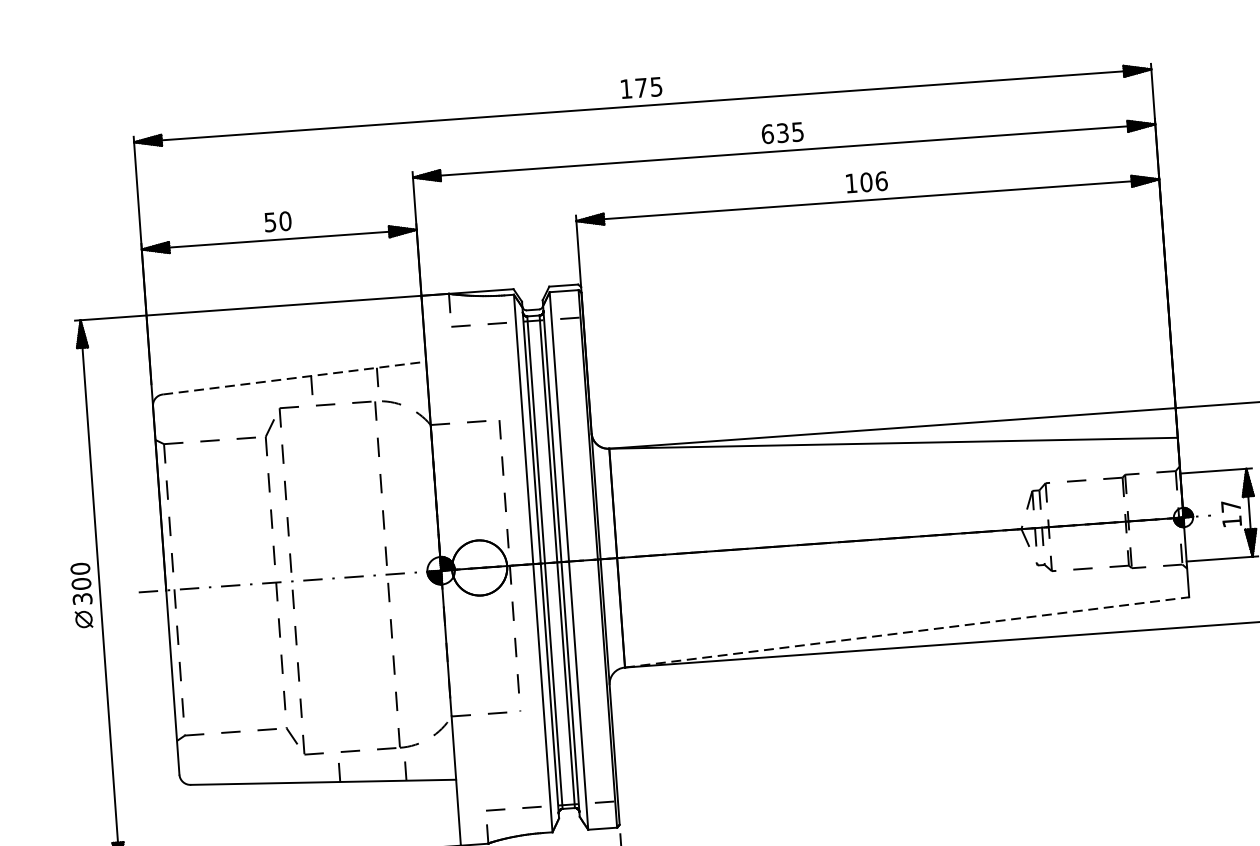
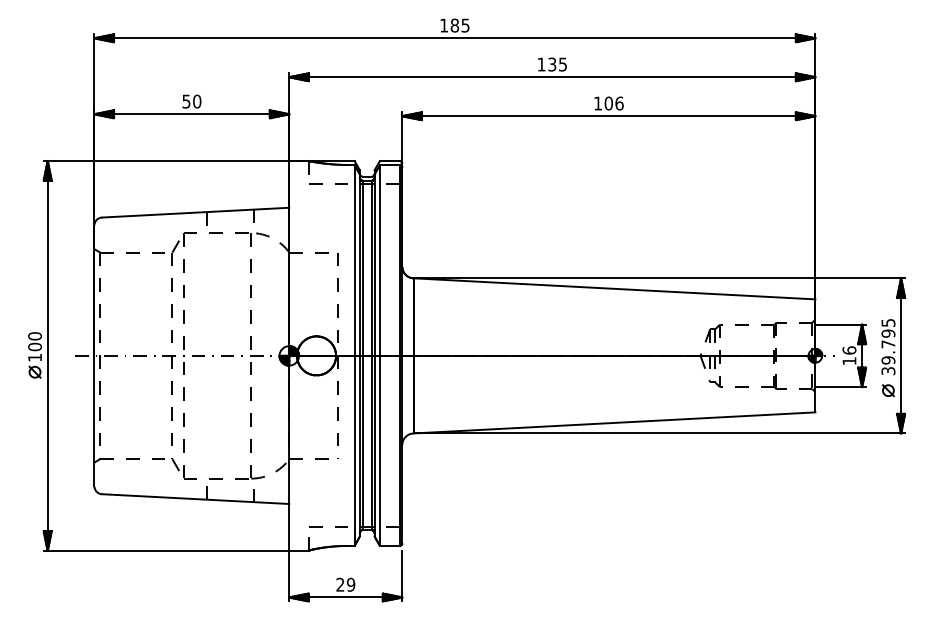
text: (640, 87) -> (454, 25), 175 -> 185
text: (767, 134) -> (541, 64), 635 -> 135
line: (294, 377) -> (195, 212), dashed -> solid
text: (1231, 506) -> (849, 350), 17 -> 16
text: (83, 598) -> (35, 357), 300 -> 100
line: (906, 631) -> (614, 422), dashed -> solid

